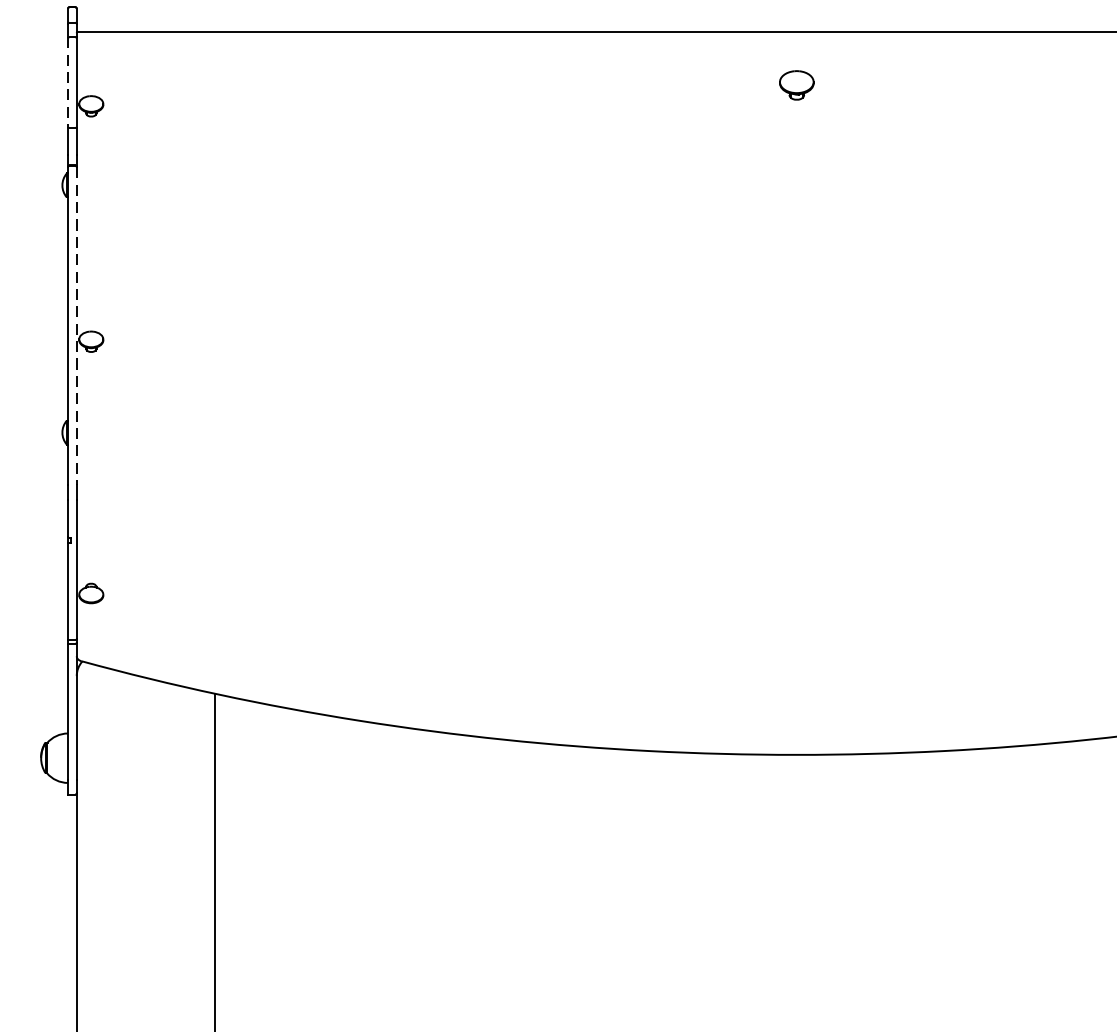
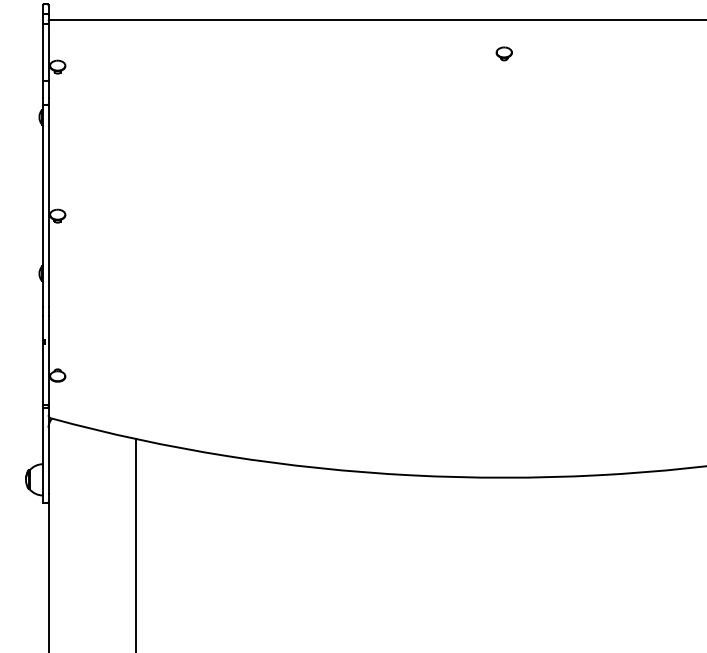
line: (68, 83) -> (43, 52), dashed -> solid
part: (795, 84) -> (503, 53), size x0.71
line: (76, 326) -> (48, 206), dashed -> solid

